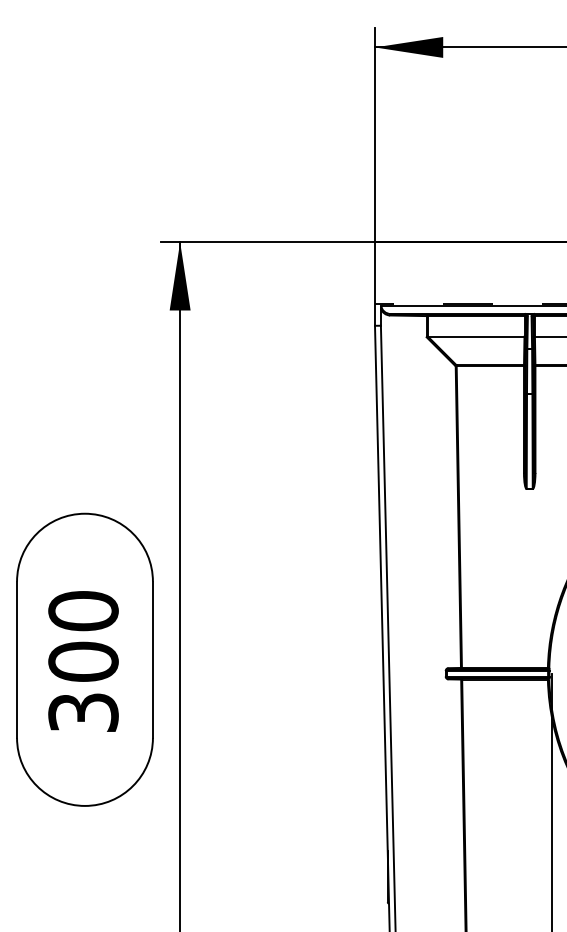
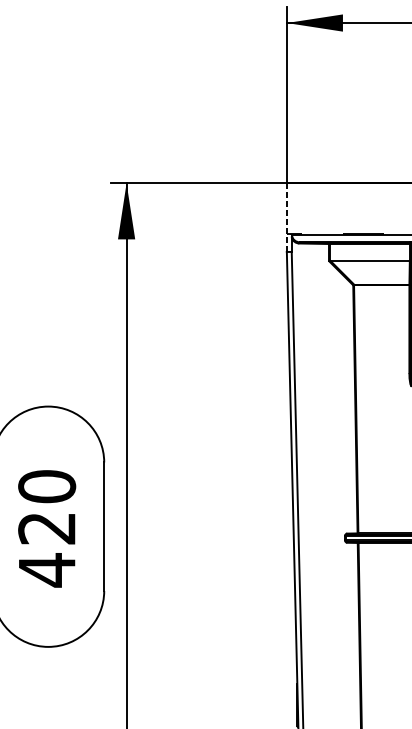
line: (374, 284) -> (286, 218), solid -> dashed
text: (83, 687) -> (47, 549), 300 -> 420

